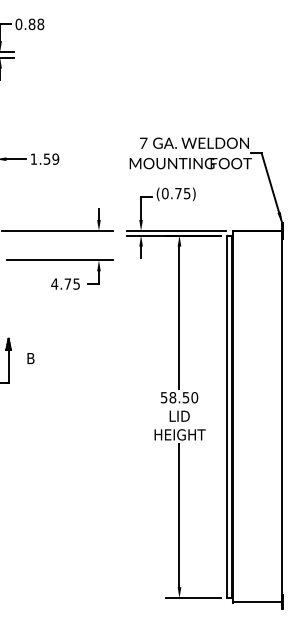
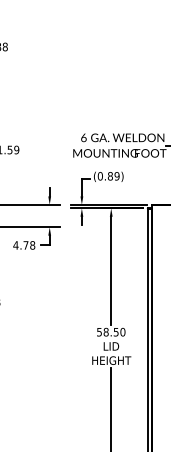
text: (143, 142) -> (83, 137), 7 -> 6
text: (182, 193) -> (113, 176), (0.75) -> (0.89)
text: (76, 283) -> (32, 244), 4.75 -> 4.78

